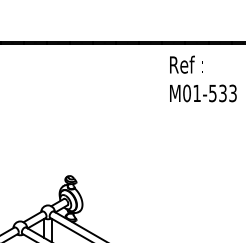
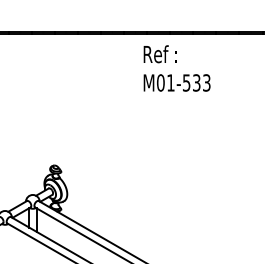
text: (202, 78) -> (176, 68), moved

